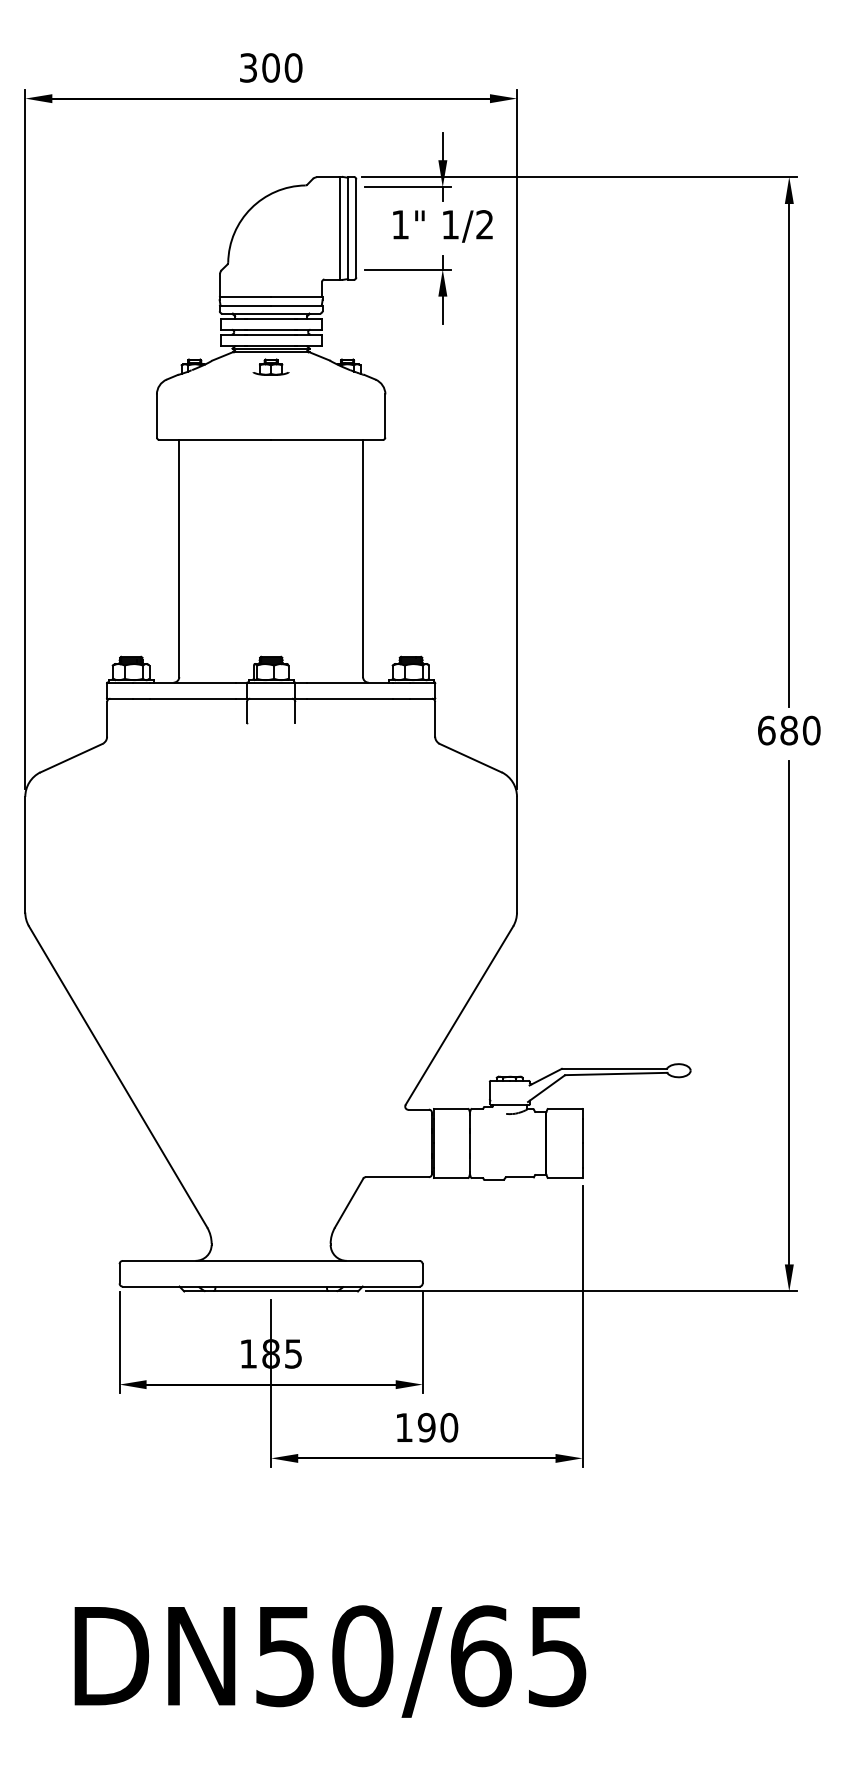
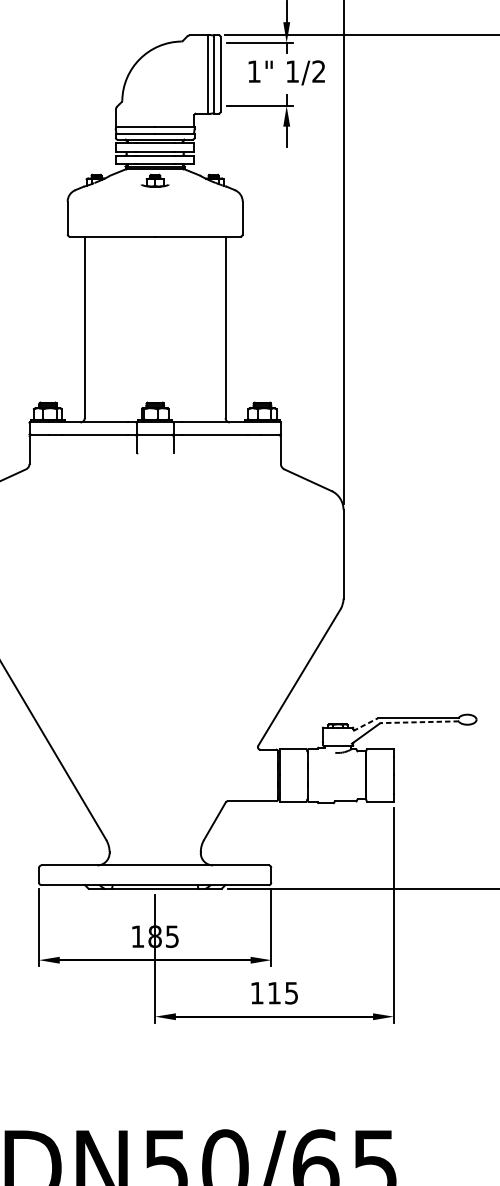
line: (616, 1074) -> (419, 722), solid -> dashed
line: (546, 1076) -> (366, 724), solid -> dashed
text: (437, 1427) -> (282, 993), 190 -> 115

